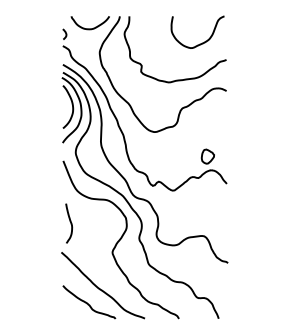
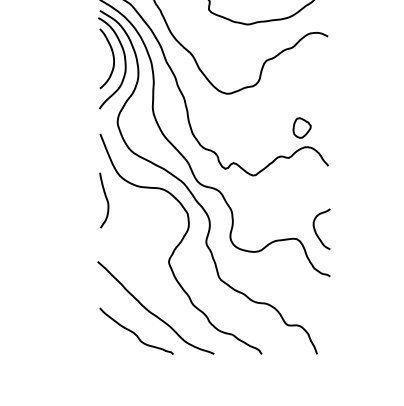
curve: (70, 223) -> (106, 200), moved
curve: (218, 230) -> (316, 231), added

